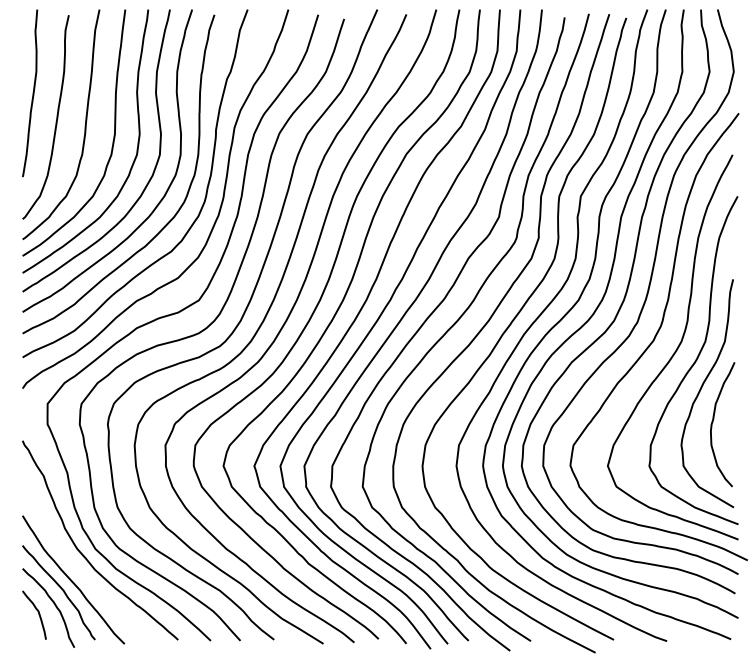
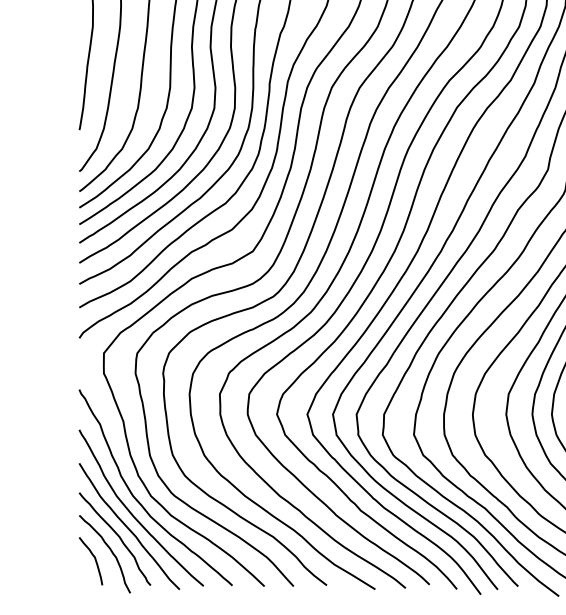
curve: (77, 567) -> (133, 514), added

